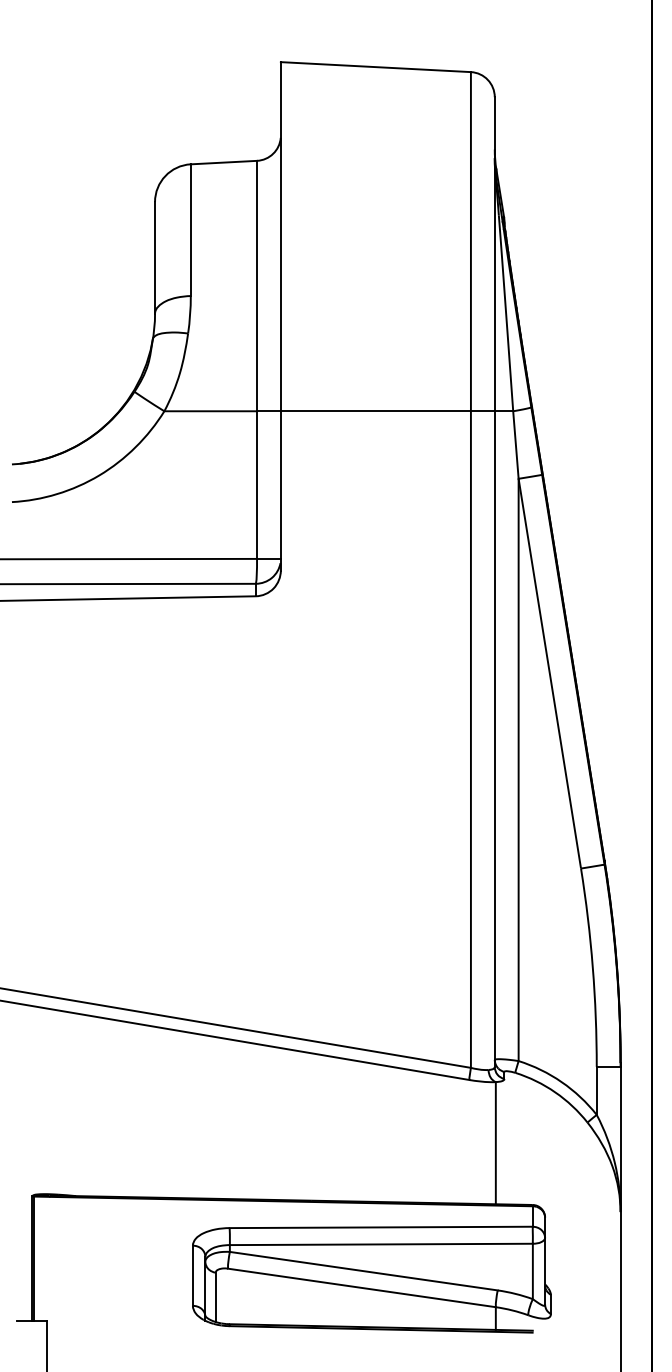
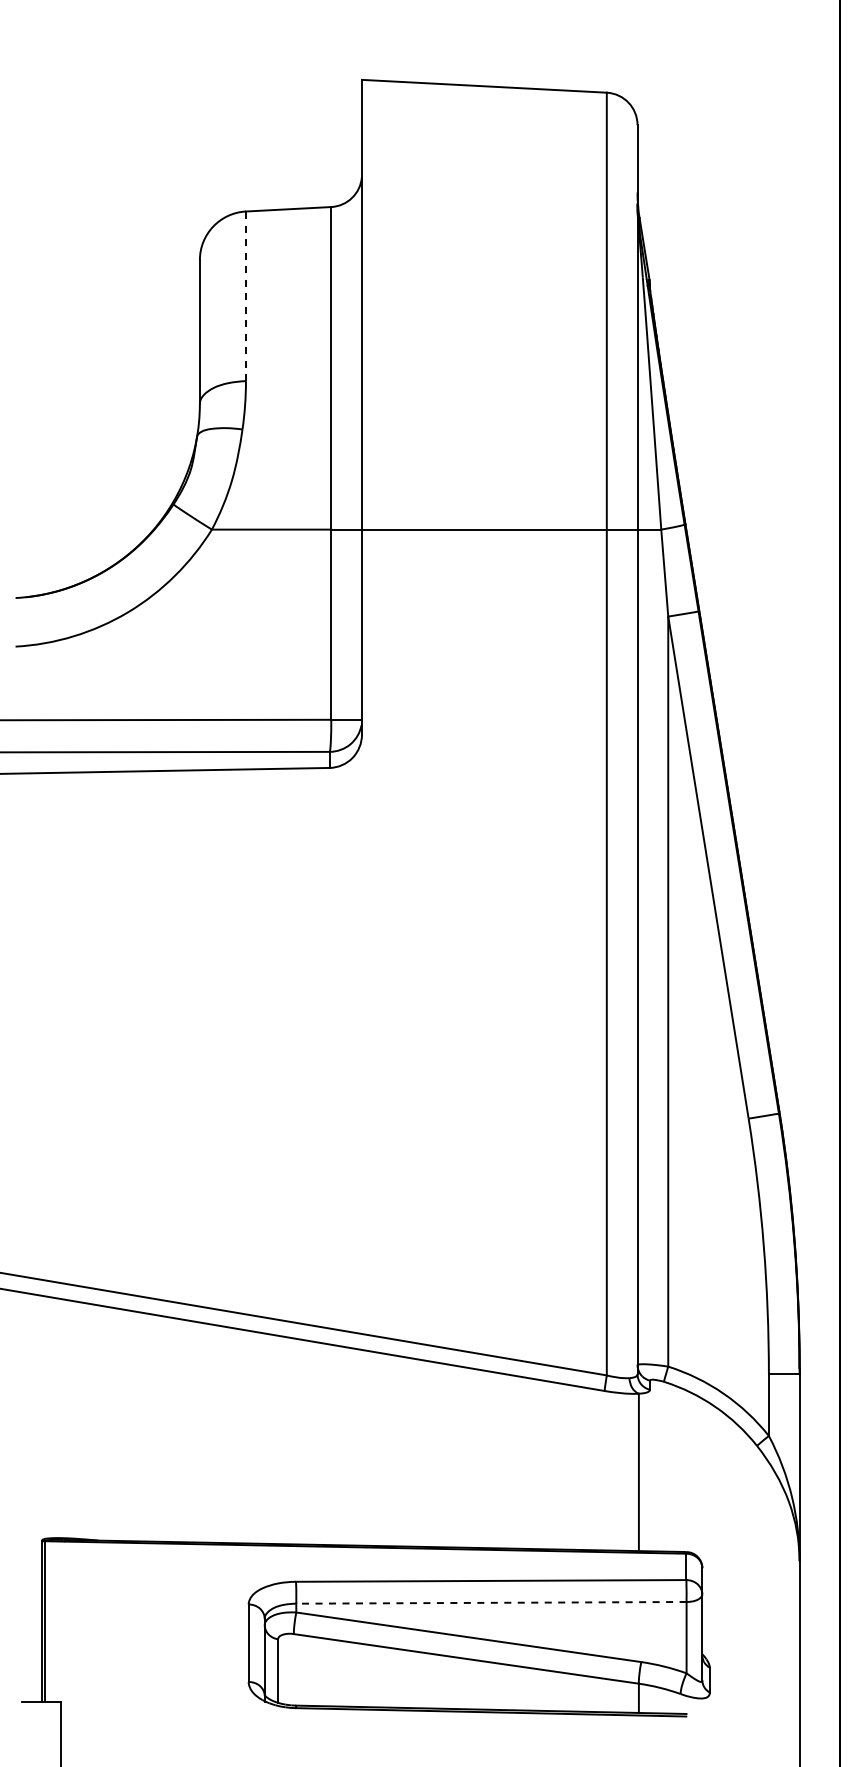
line: (190, 230) -> (245, 296), solid -> dashed
line: (380, 1244) -> (490, 1602), solid -> dashed

